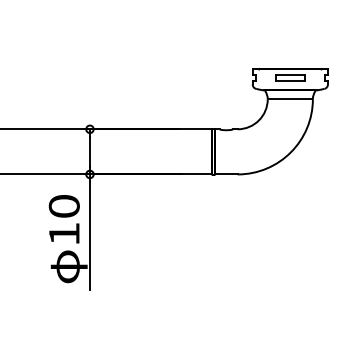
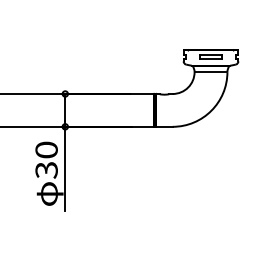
text: (63, 234) -> (46, 170), 10 -> 30

